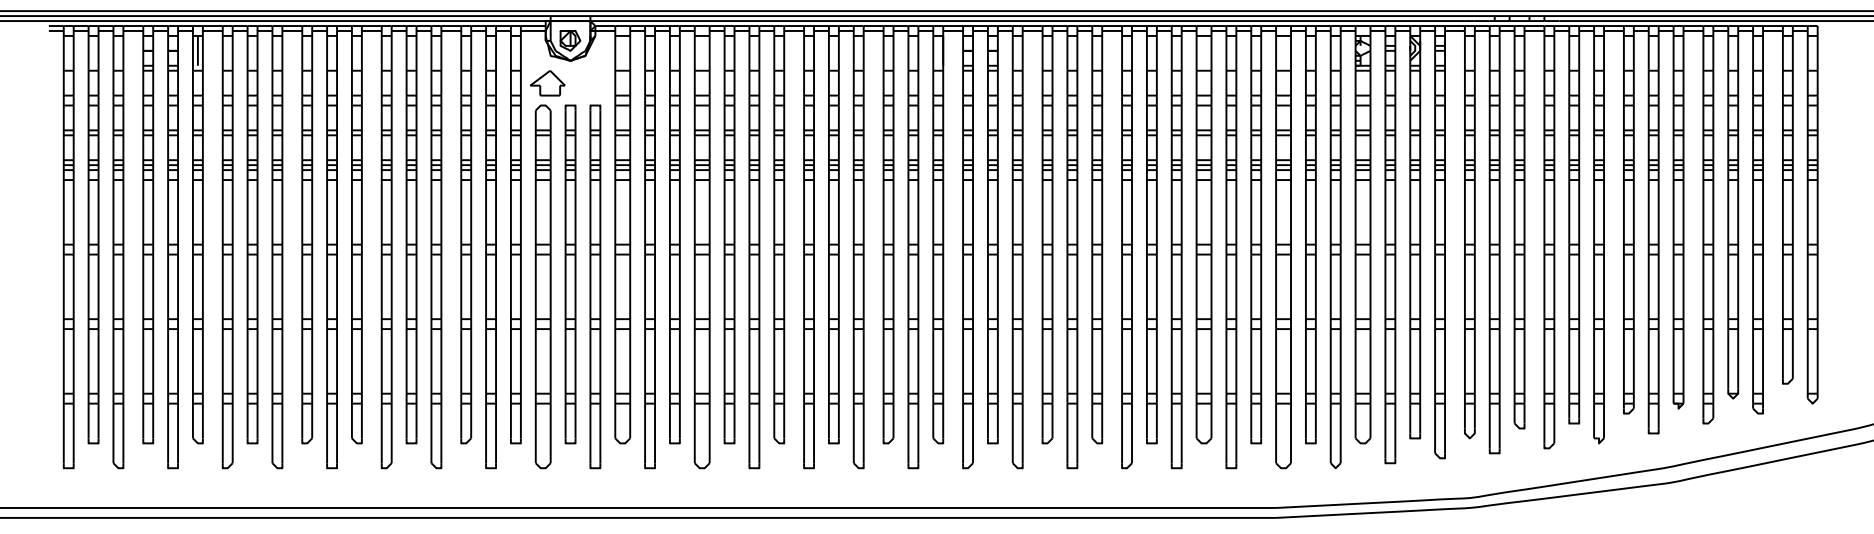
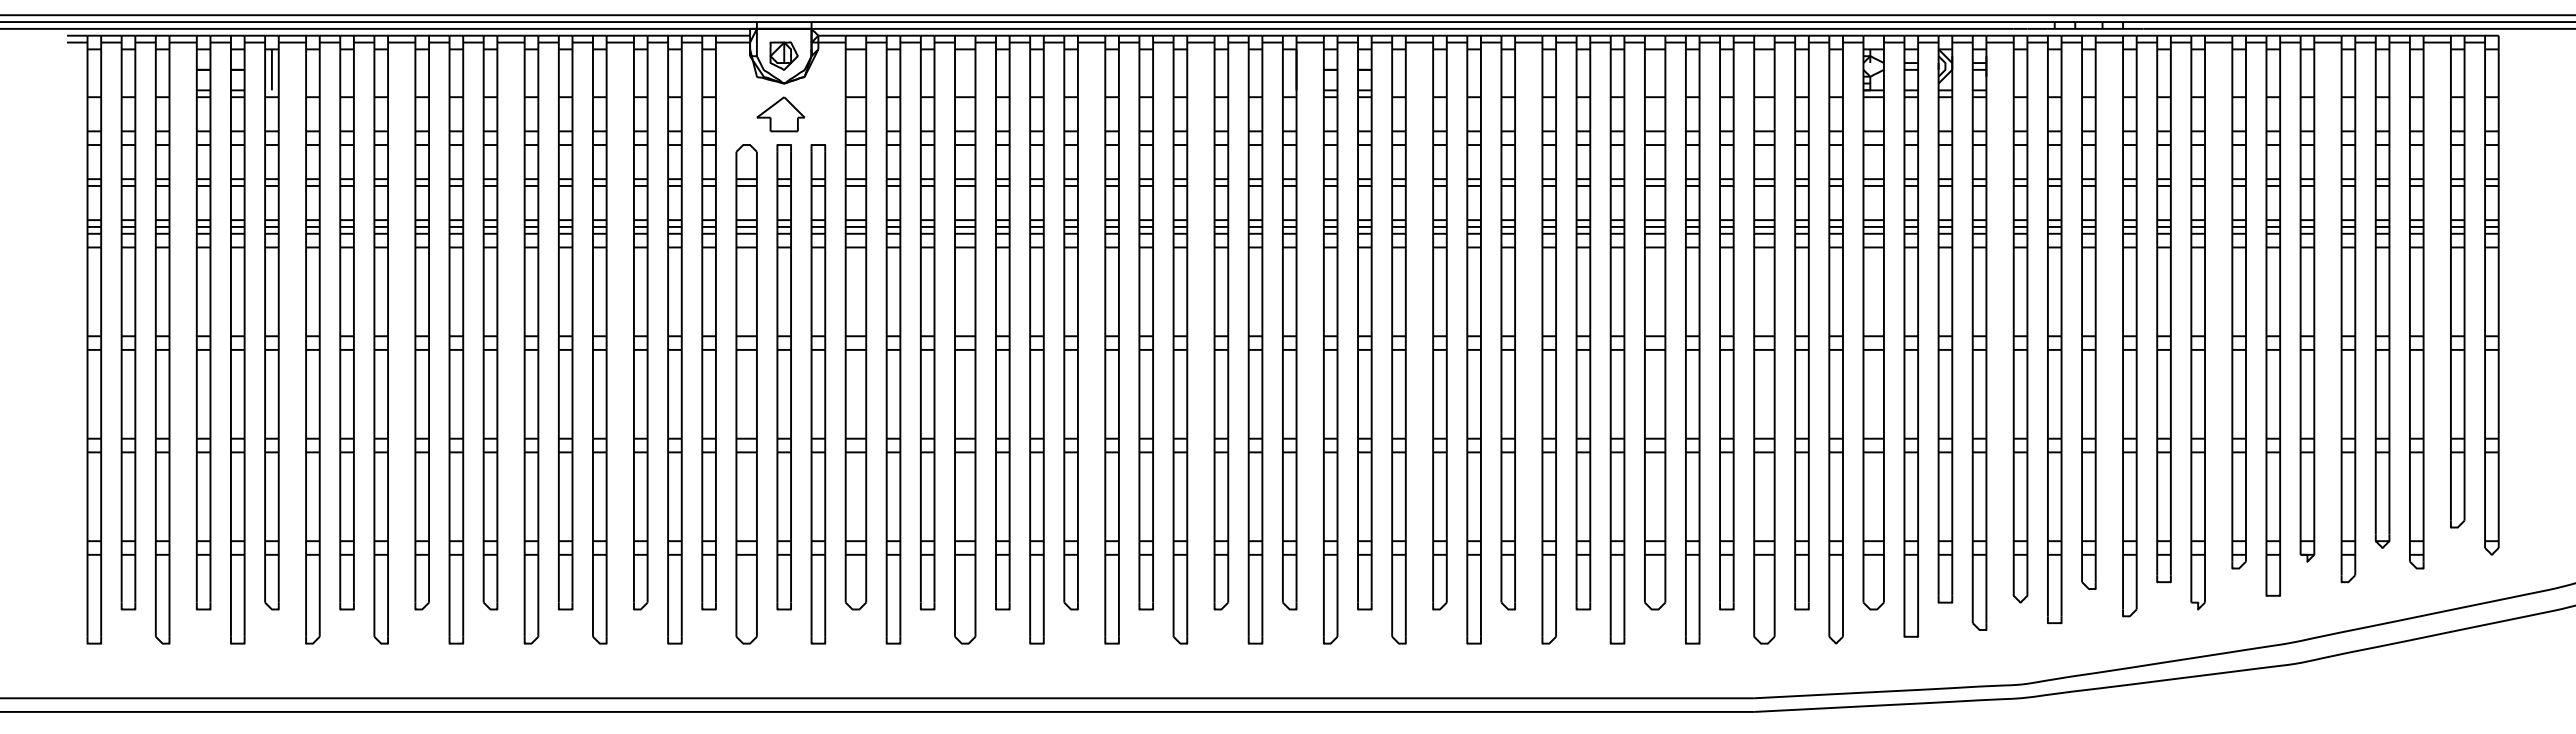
part: (547, 83) -> (780, 114), moved

